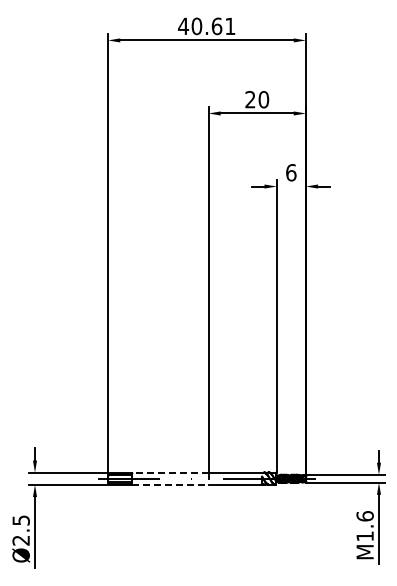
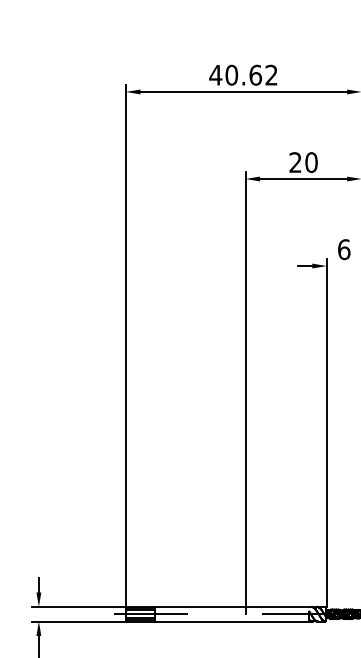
text: (230, 25) -> (271, 74), 40.61 -> 40.62
line: (169, 472) -> (199, 606), dashed -> solid
line: (170, 484) -> (200, 621), dashed -> solid

